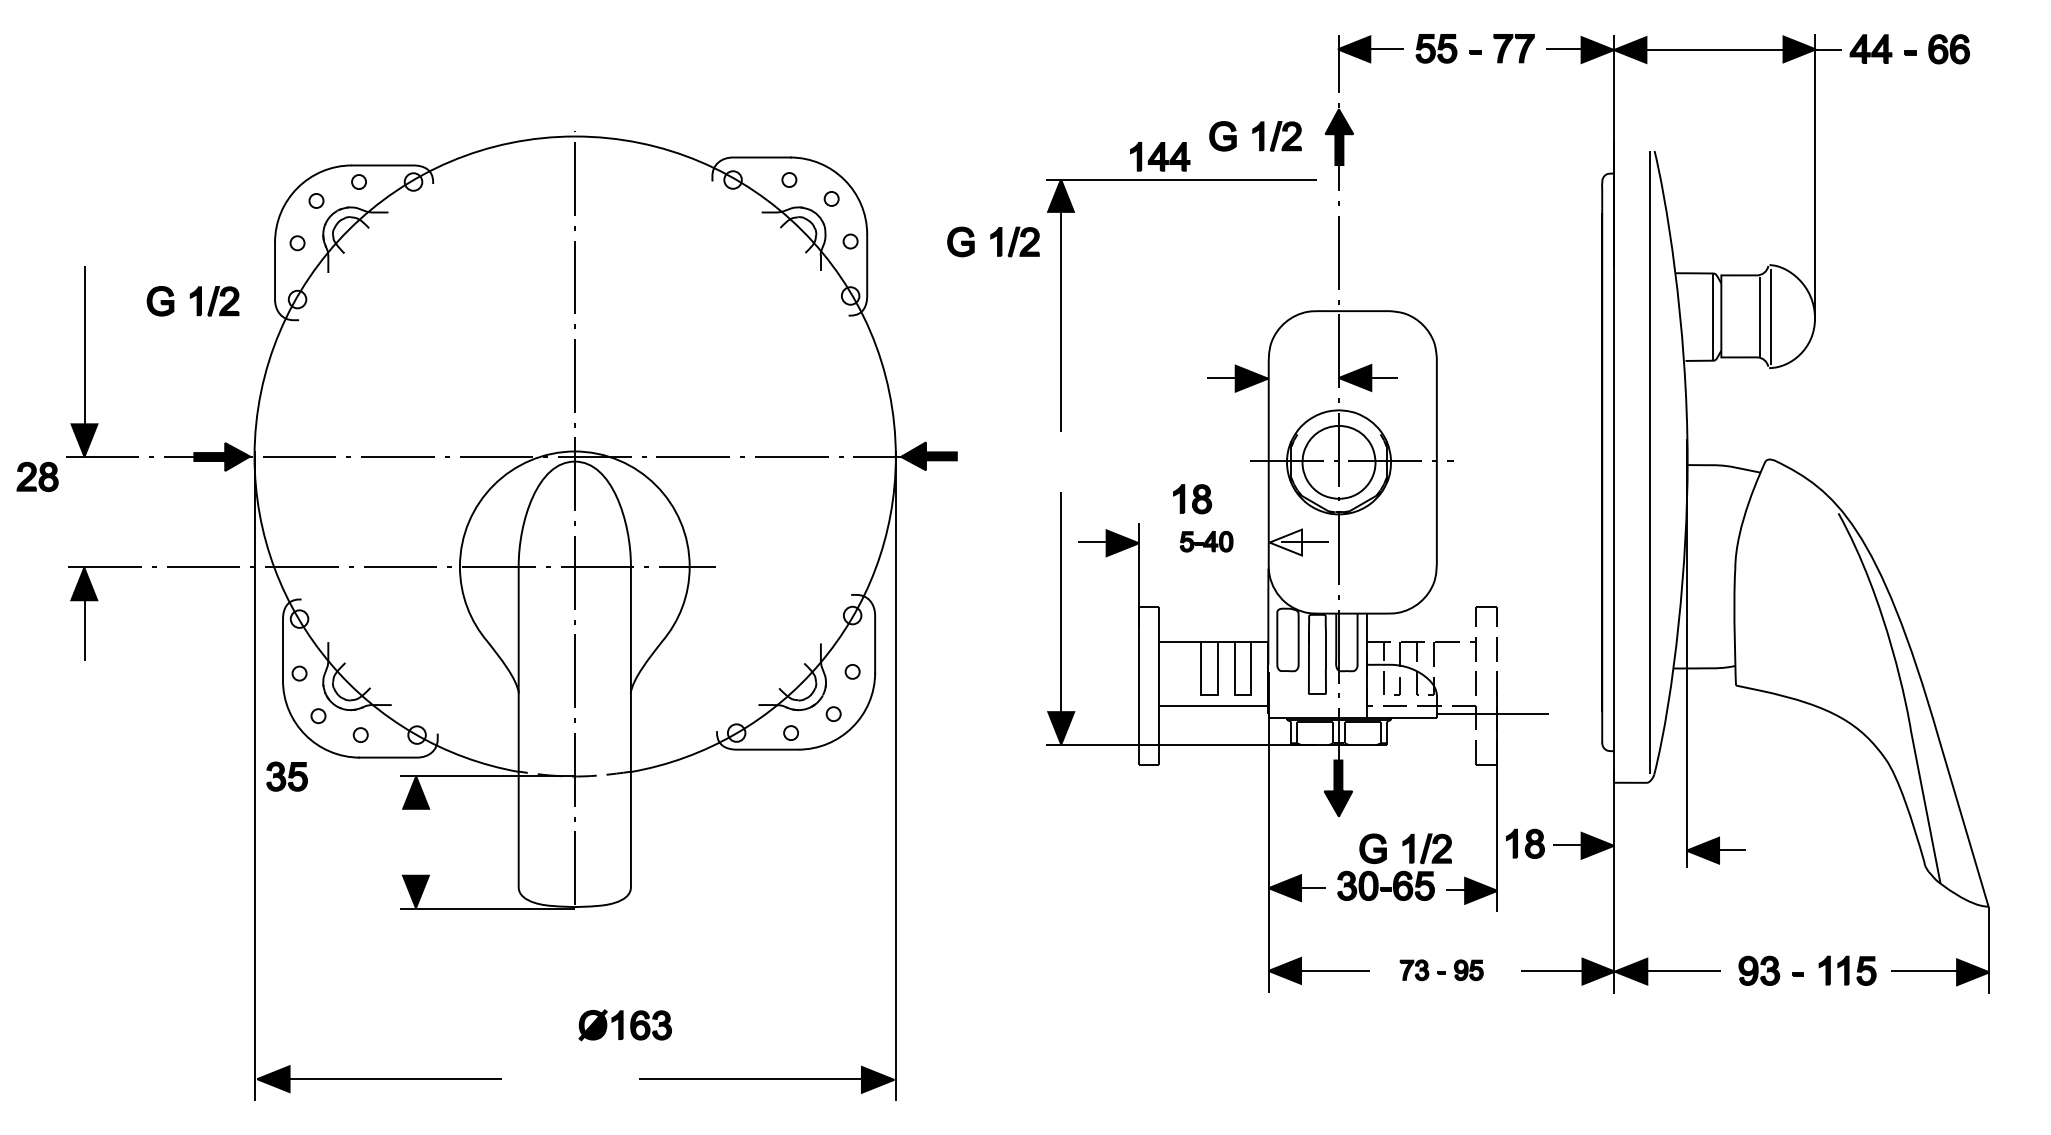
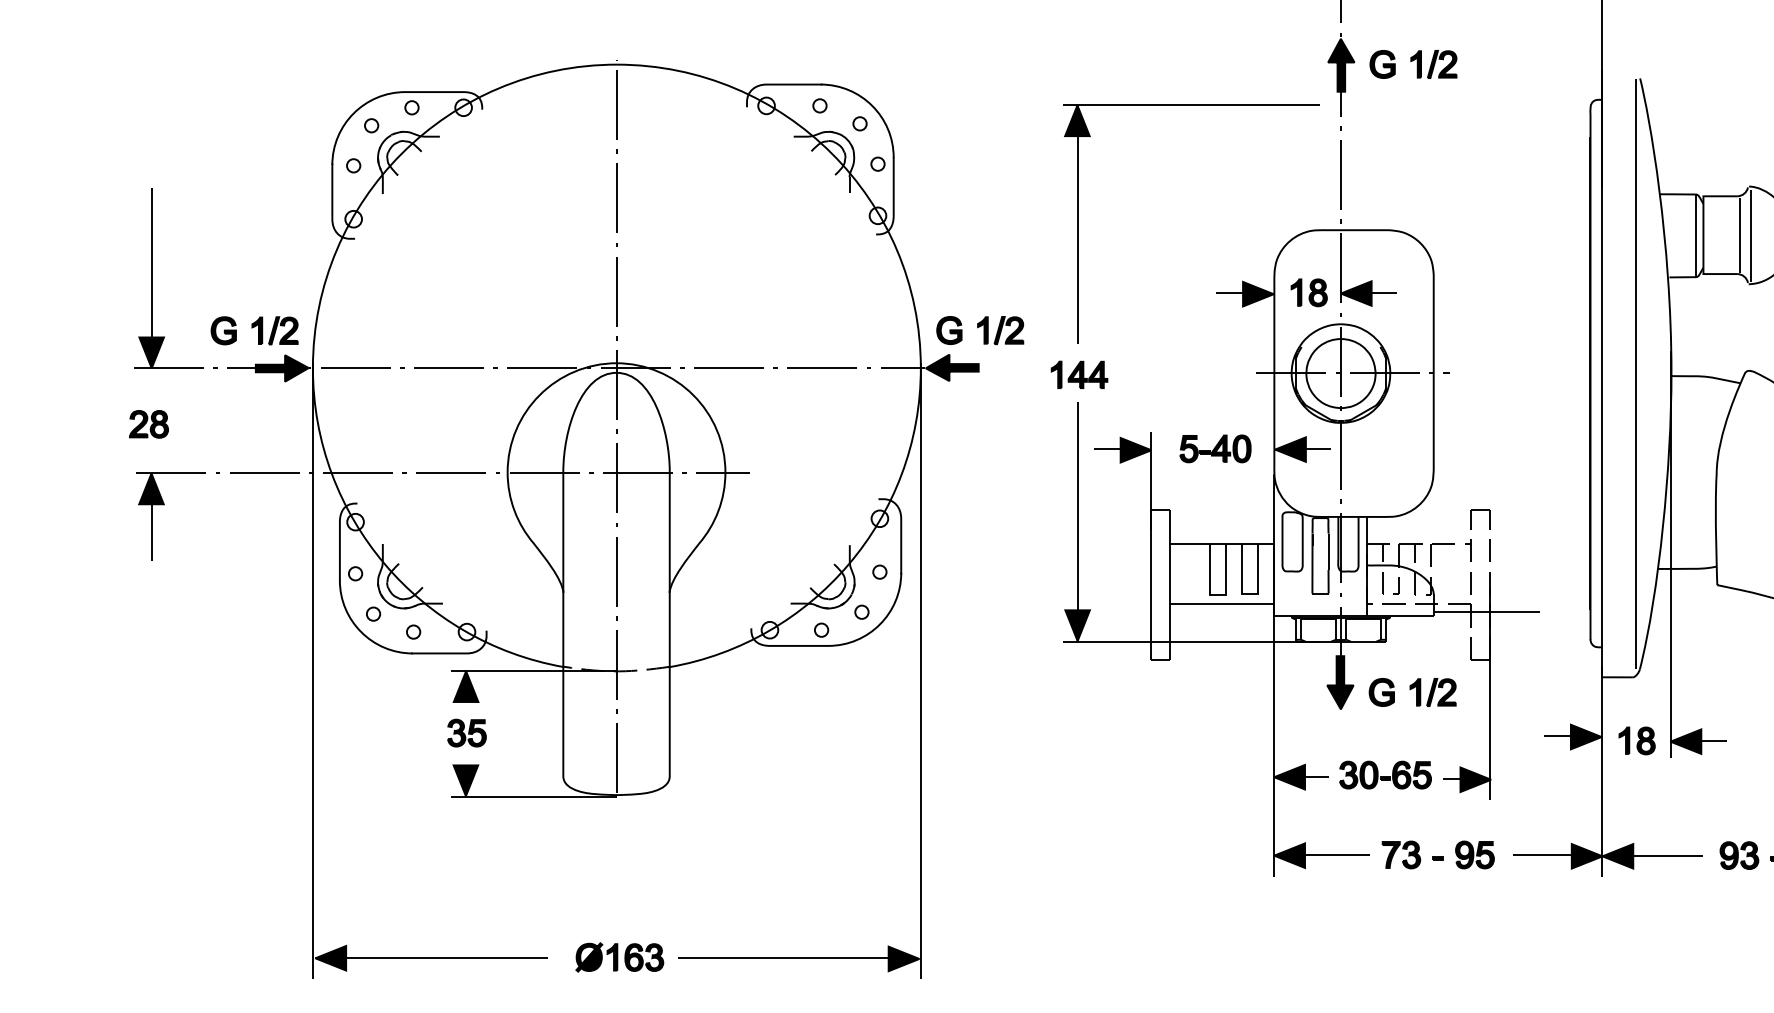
part: (1255, 136) -> (1413, 64), moved
part: (1160, 156) -> (1079, 374), moved
part: (993, 241) -> (980, 330), moved
part: (192, 301) -> (254, 331), moved
part: (37, 476) -> (148, 423), moved
part: (1192, 499) -> (1309, 293), moved
part: (1206, 541) -> (1215, 448), size x1.43
fill: (1285, 542) -> (1290, 449), added
part: (286, 776) -> (466, 732), moved
part: (1525, 843) -> (1637, 740), moved
part: (1405, 848) -> (1412, 692), moved
part: (1441, 970) -> (1438, 855), size x1.43
part: (624, 1025) -> (619, 957), moved

